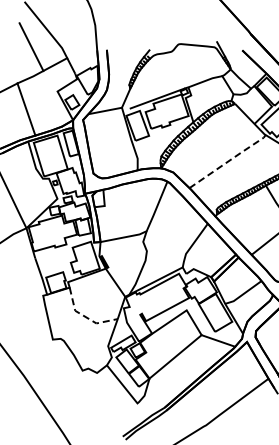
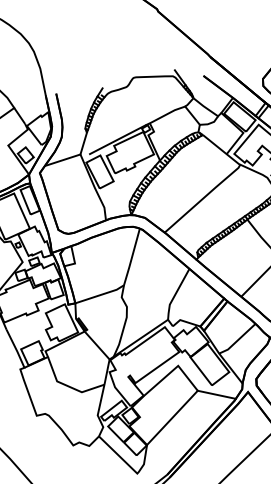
line: (229, 160) -> (204, 197), dashed -> solid
line: (85, 316) -> (69, 386), dashed -> solid

